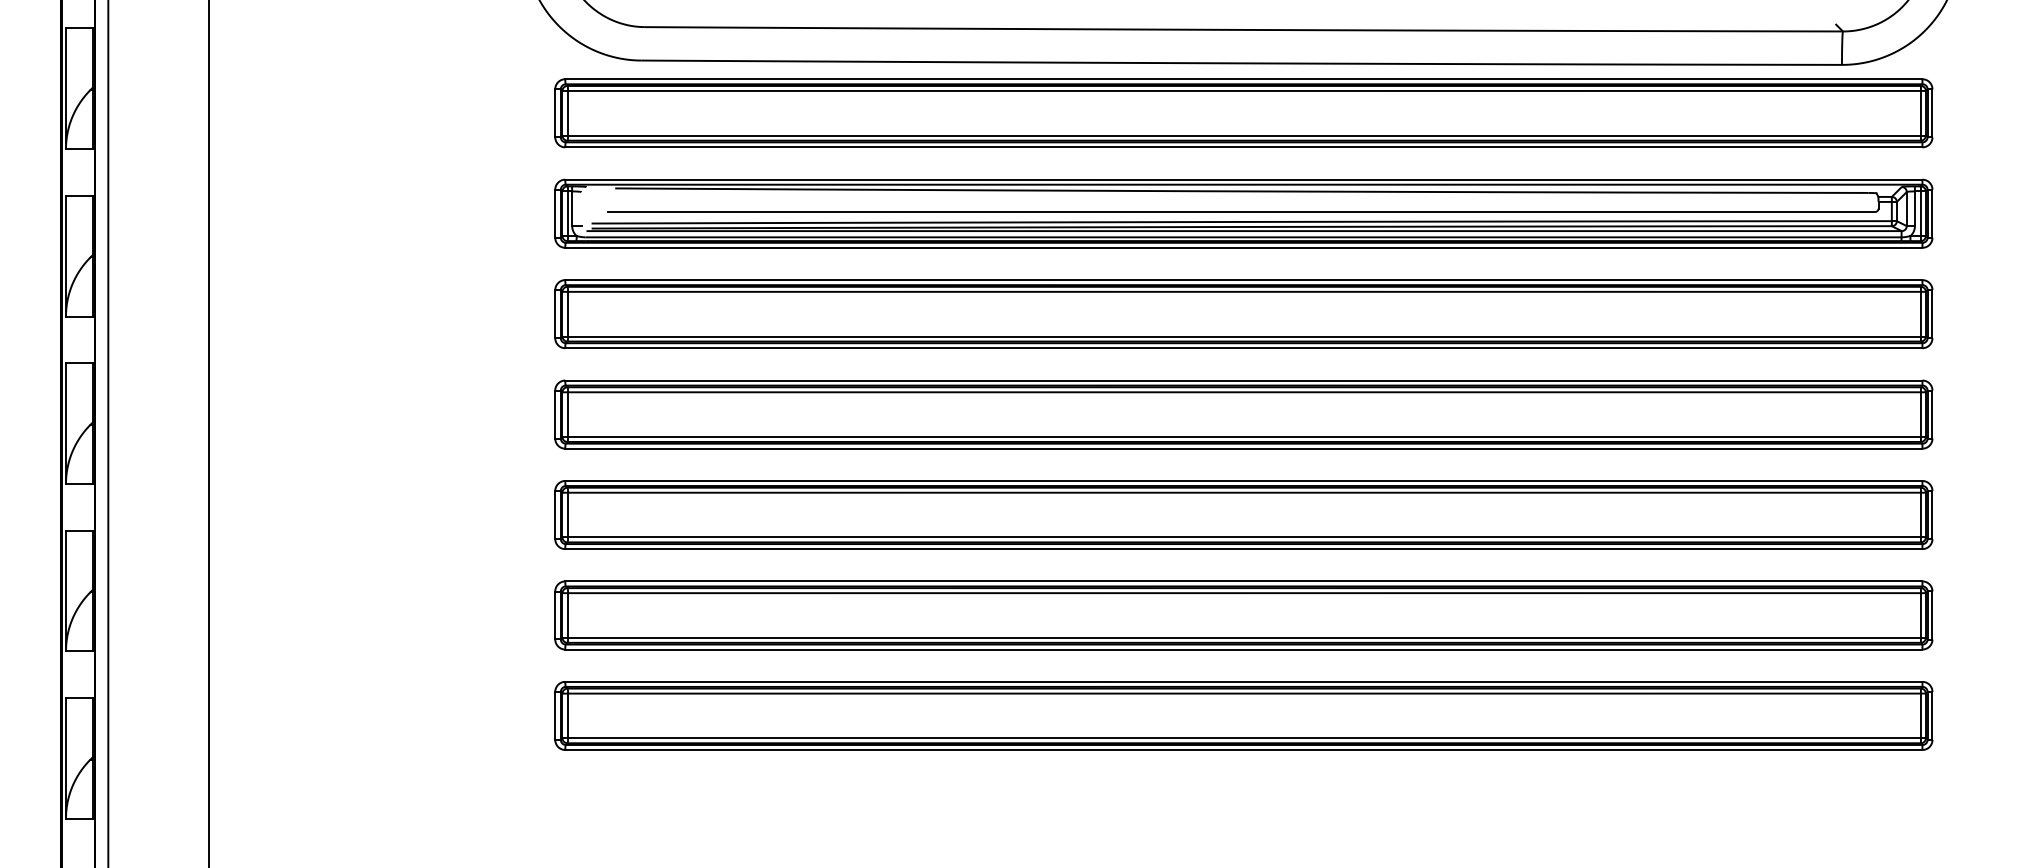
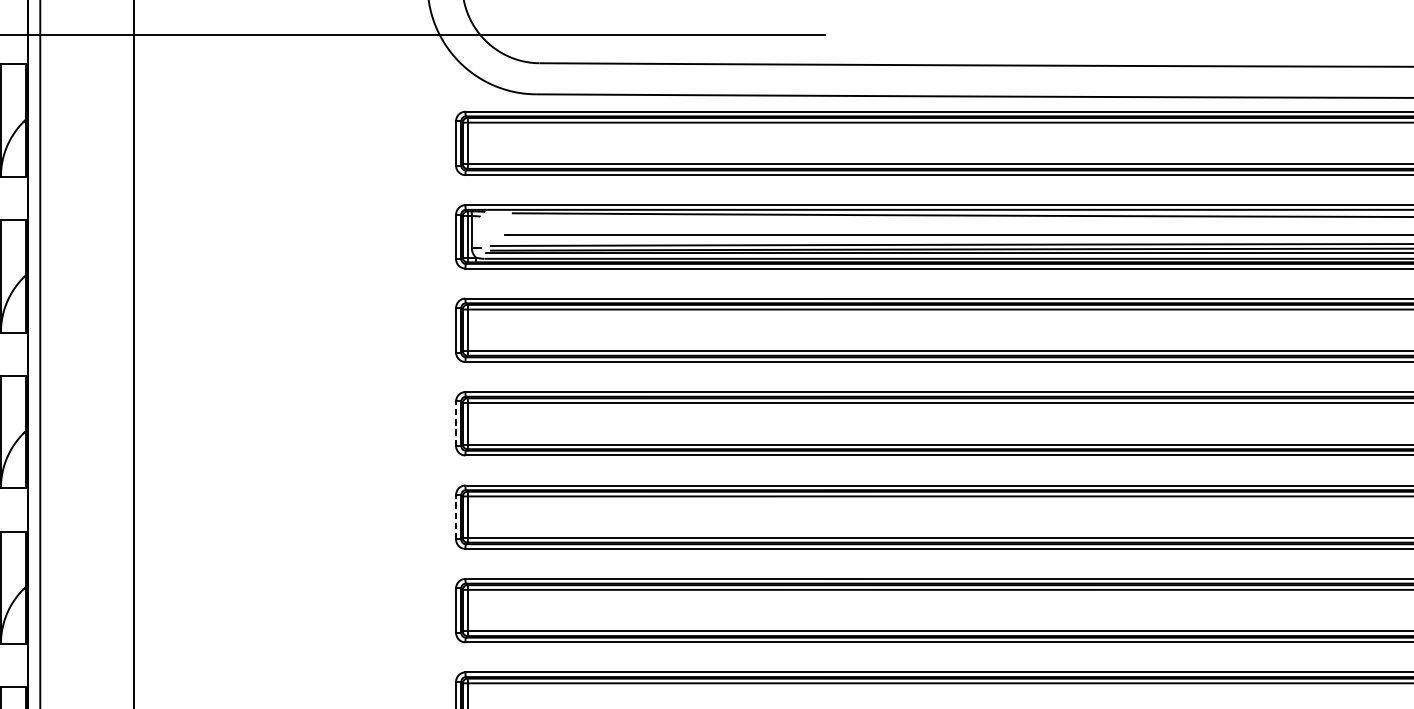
line: (555, 414) -> (456, 423), solid -> dashed
line: (555, 515) -> (456, 517), solid -> dashed

